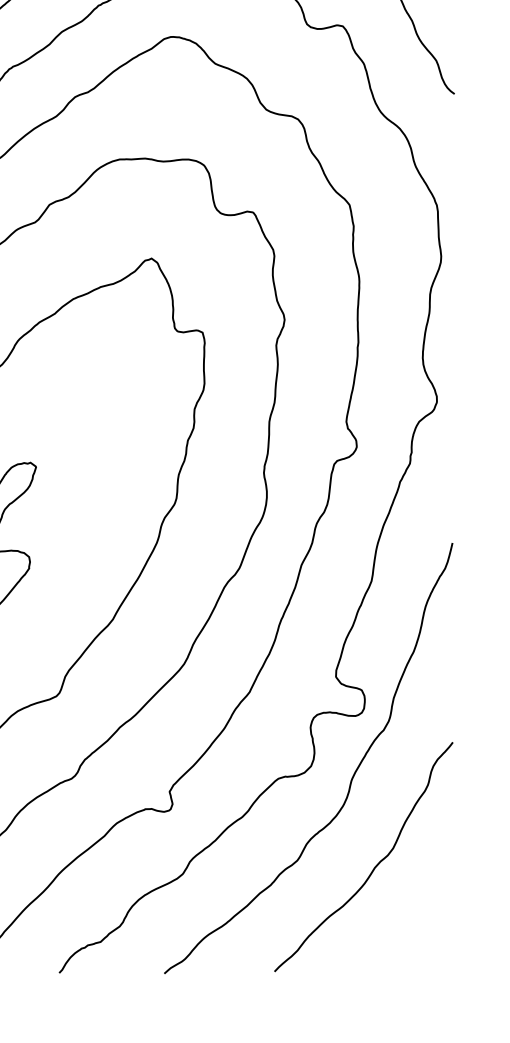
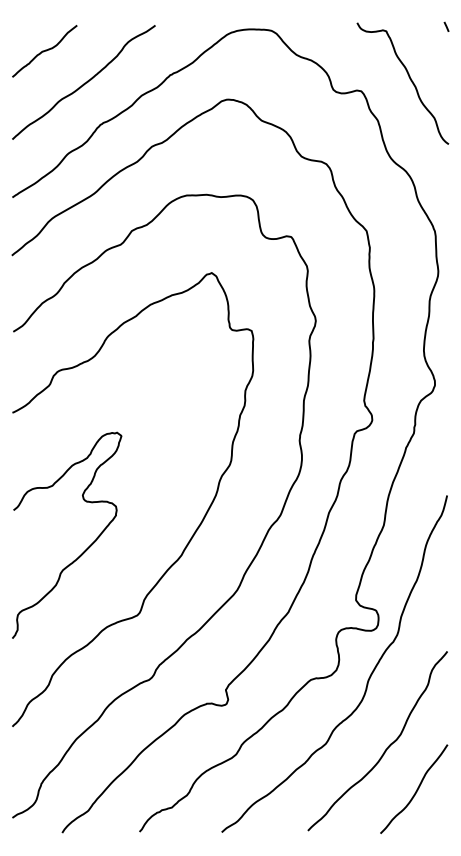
curve: (413, 918) -> (416, 789), added

